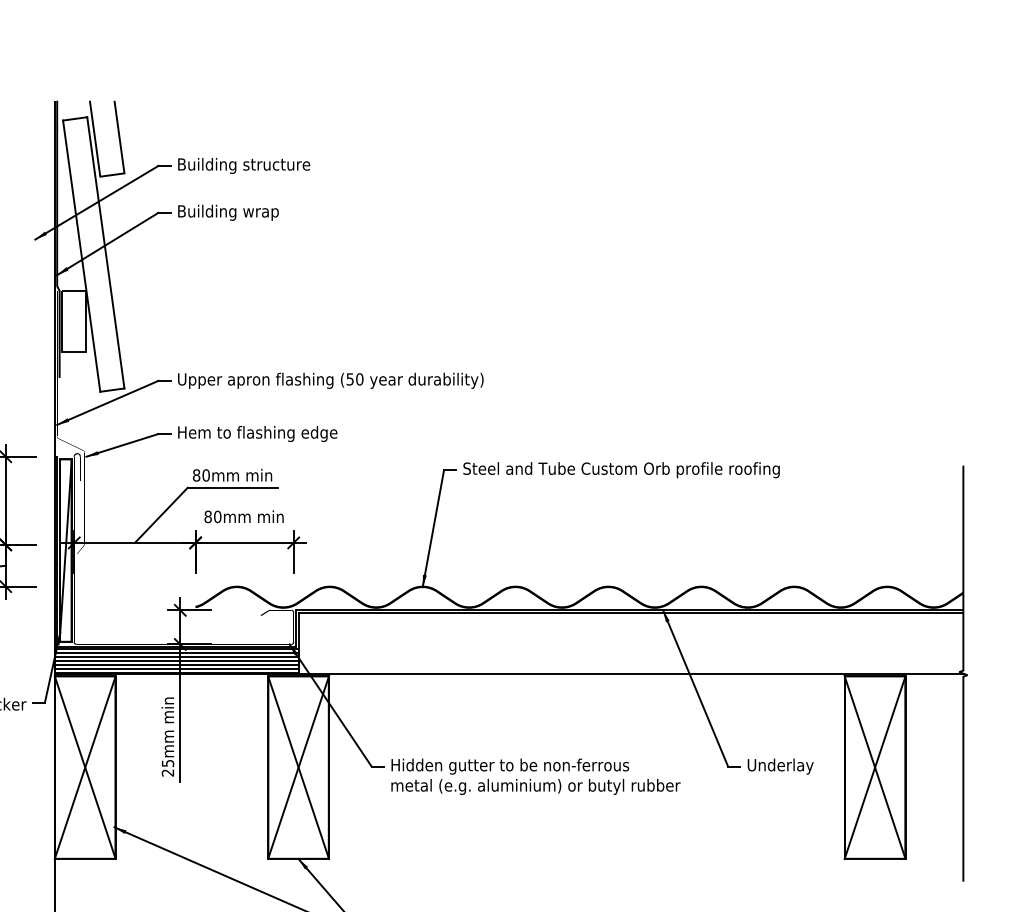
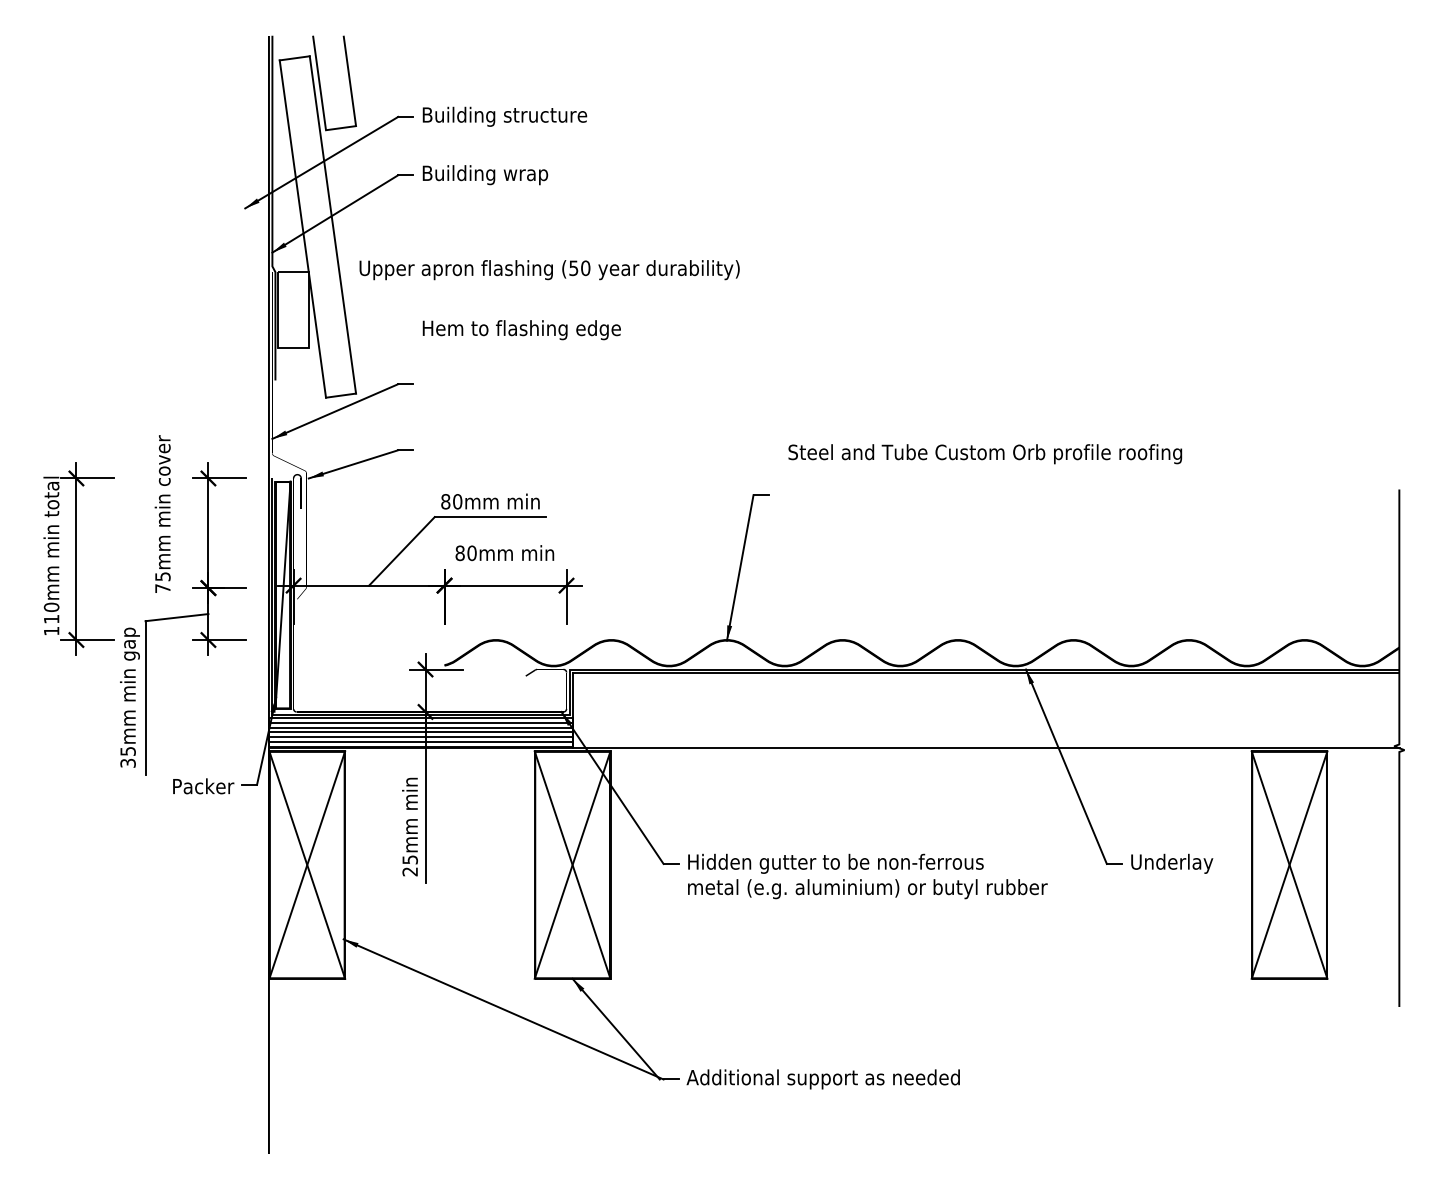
text: (330, 381) -> (549, 270), moved
text: (257, 434) -> (521, 330), moved
text: (621, 470) -> (985, 454), moved

